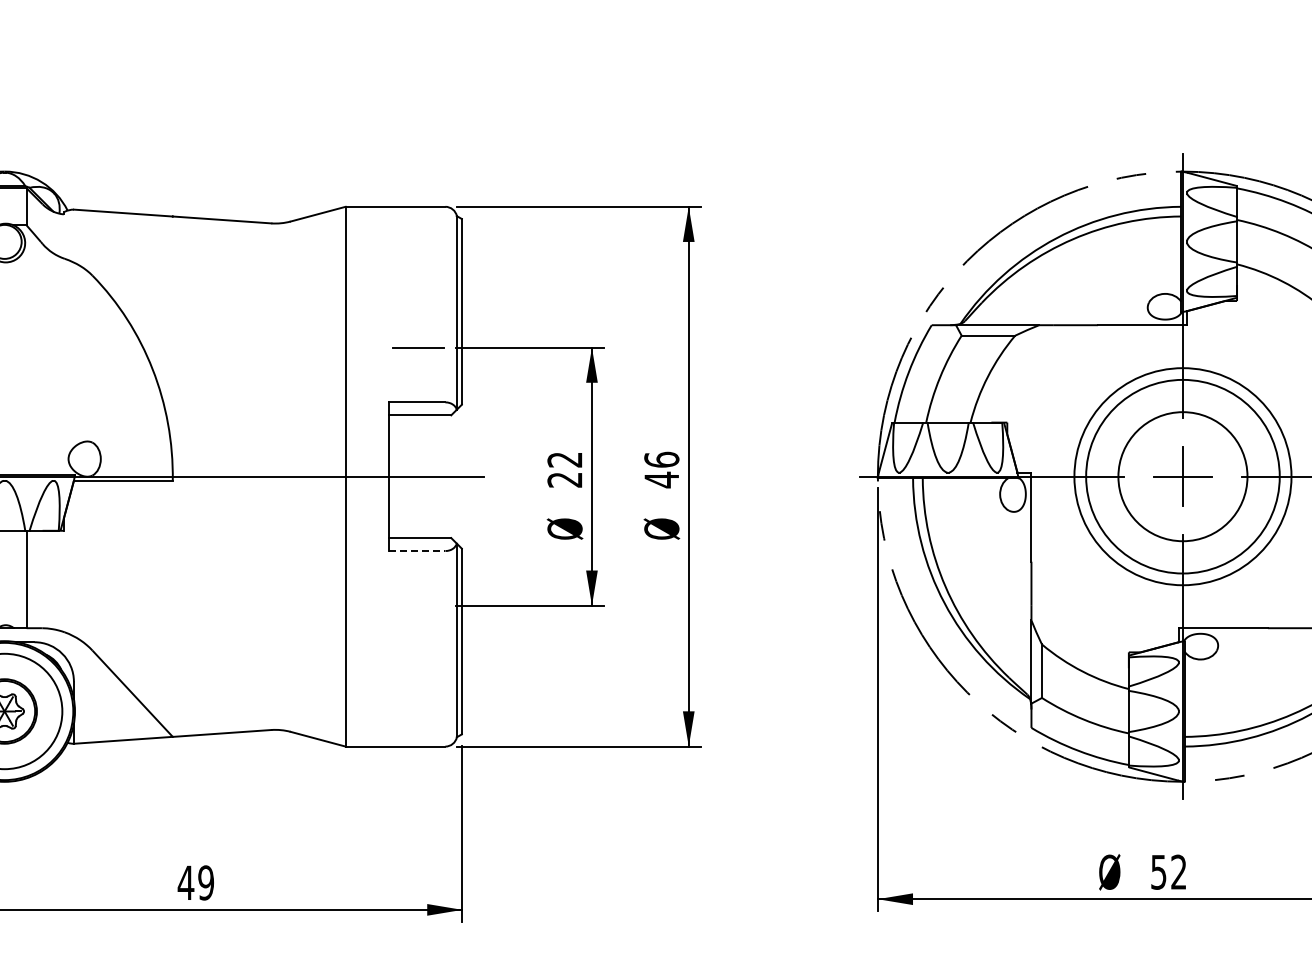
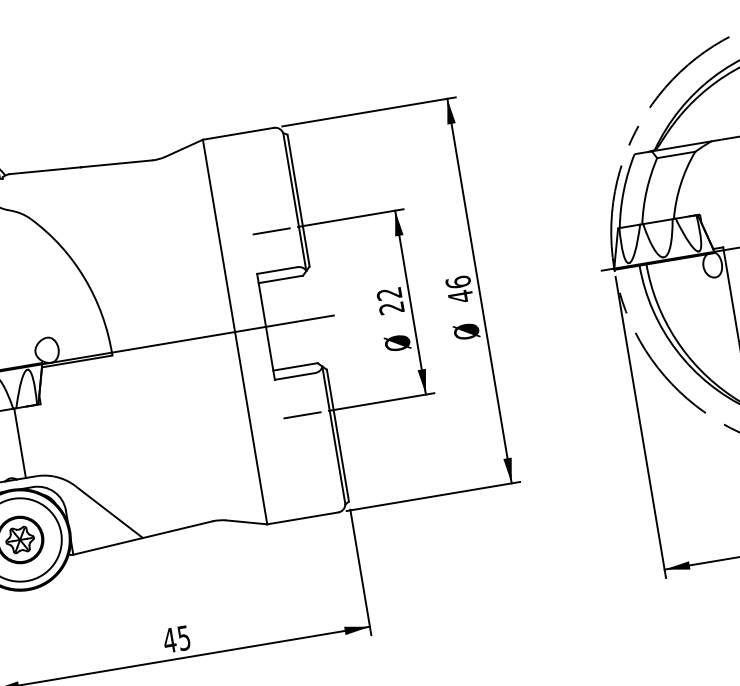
line: (417, 551) -> (295, 376), dashed -> solid
line: (418, 605) -> (302, 415), added
text: (205, 882) -> (183, 637), 49 -> 45

